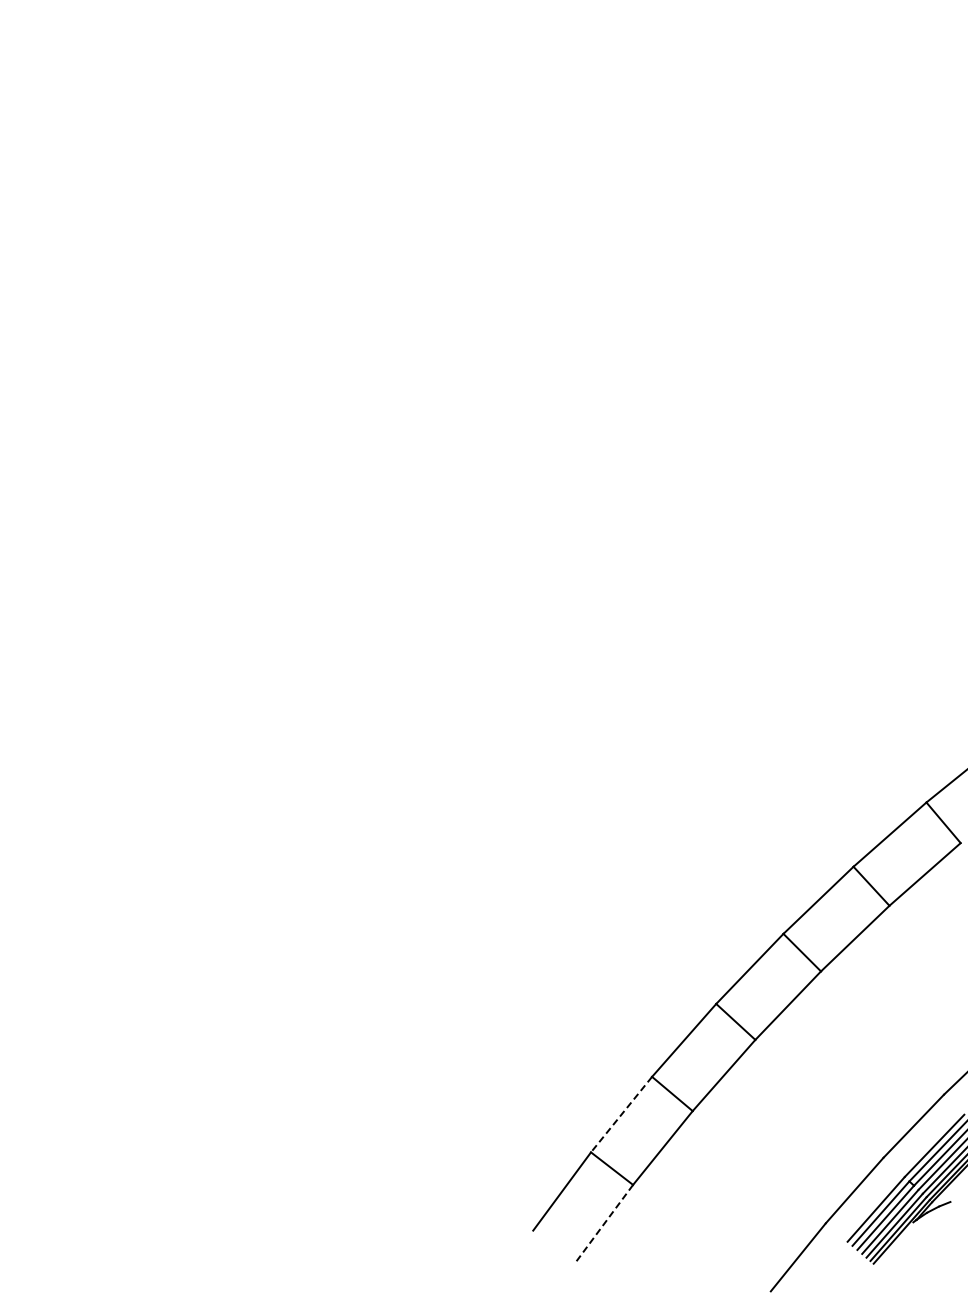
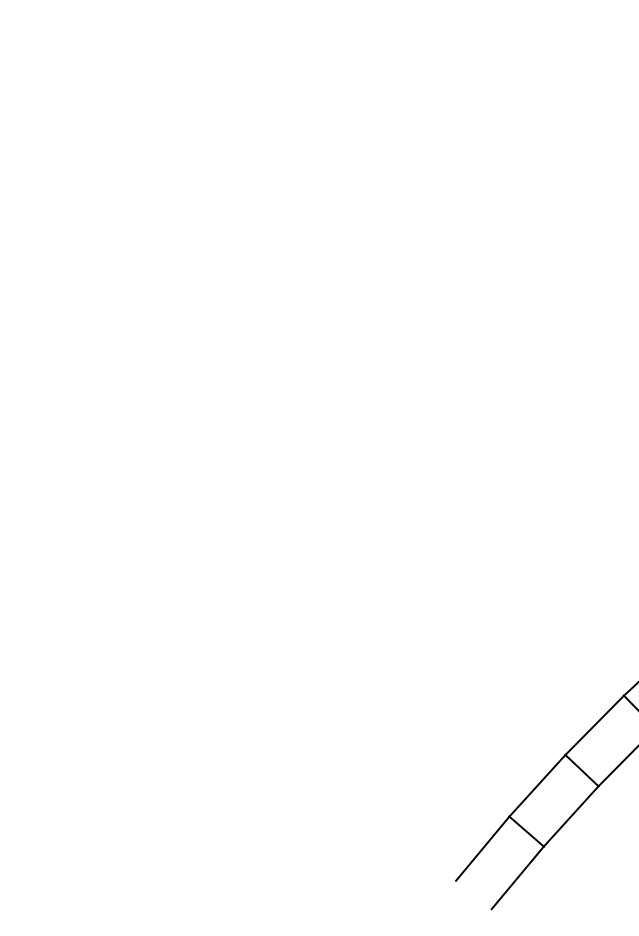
line: (621, 1114) -> (537, 785), dashed -> solid
line: (604, 1223) -> (517, 878), dashed -> solid

